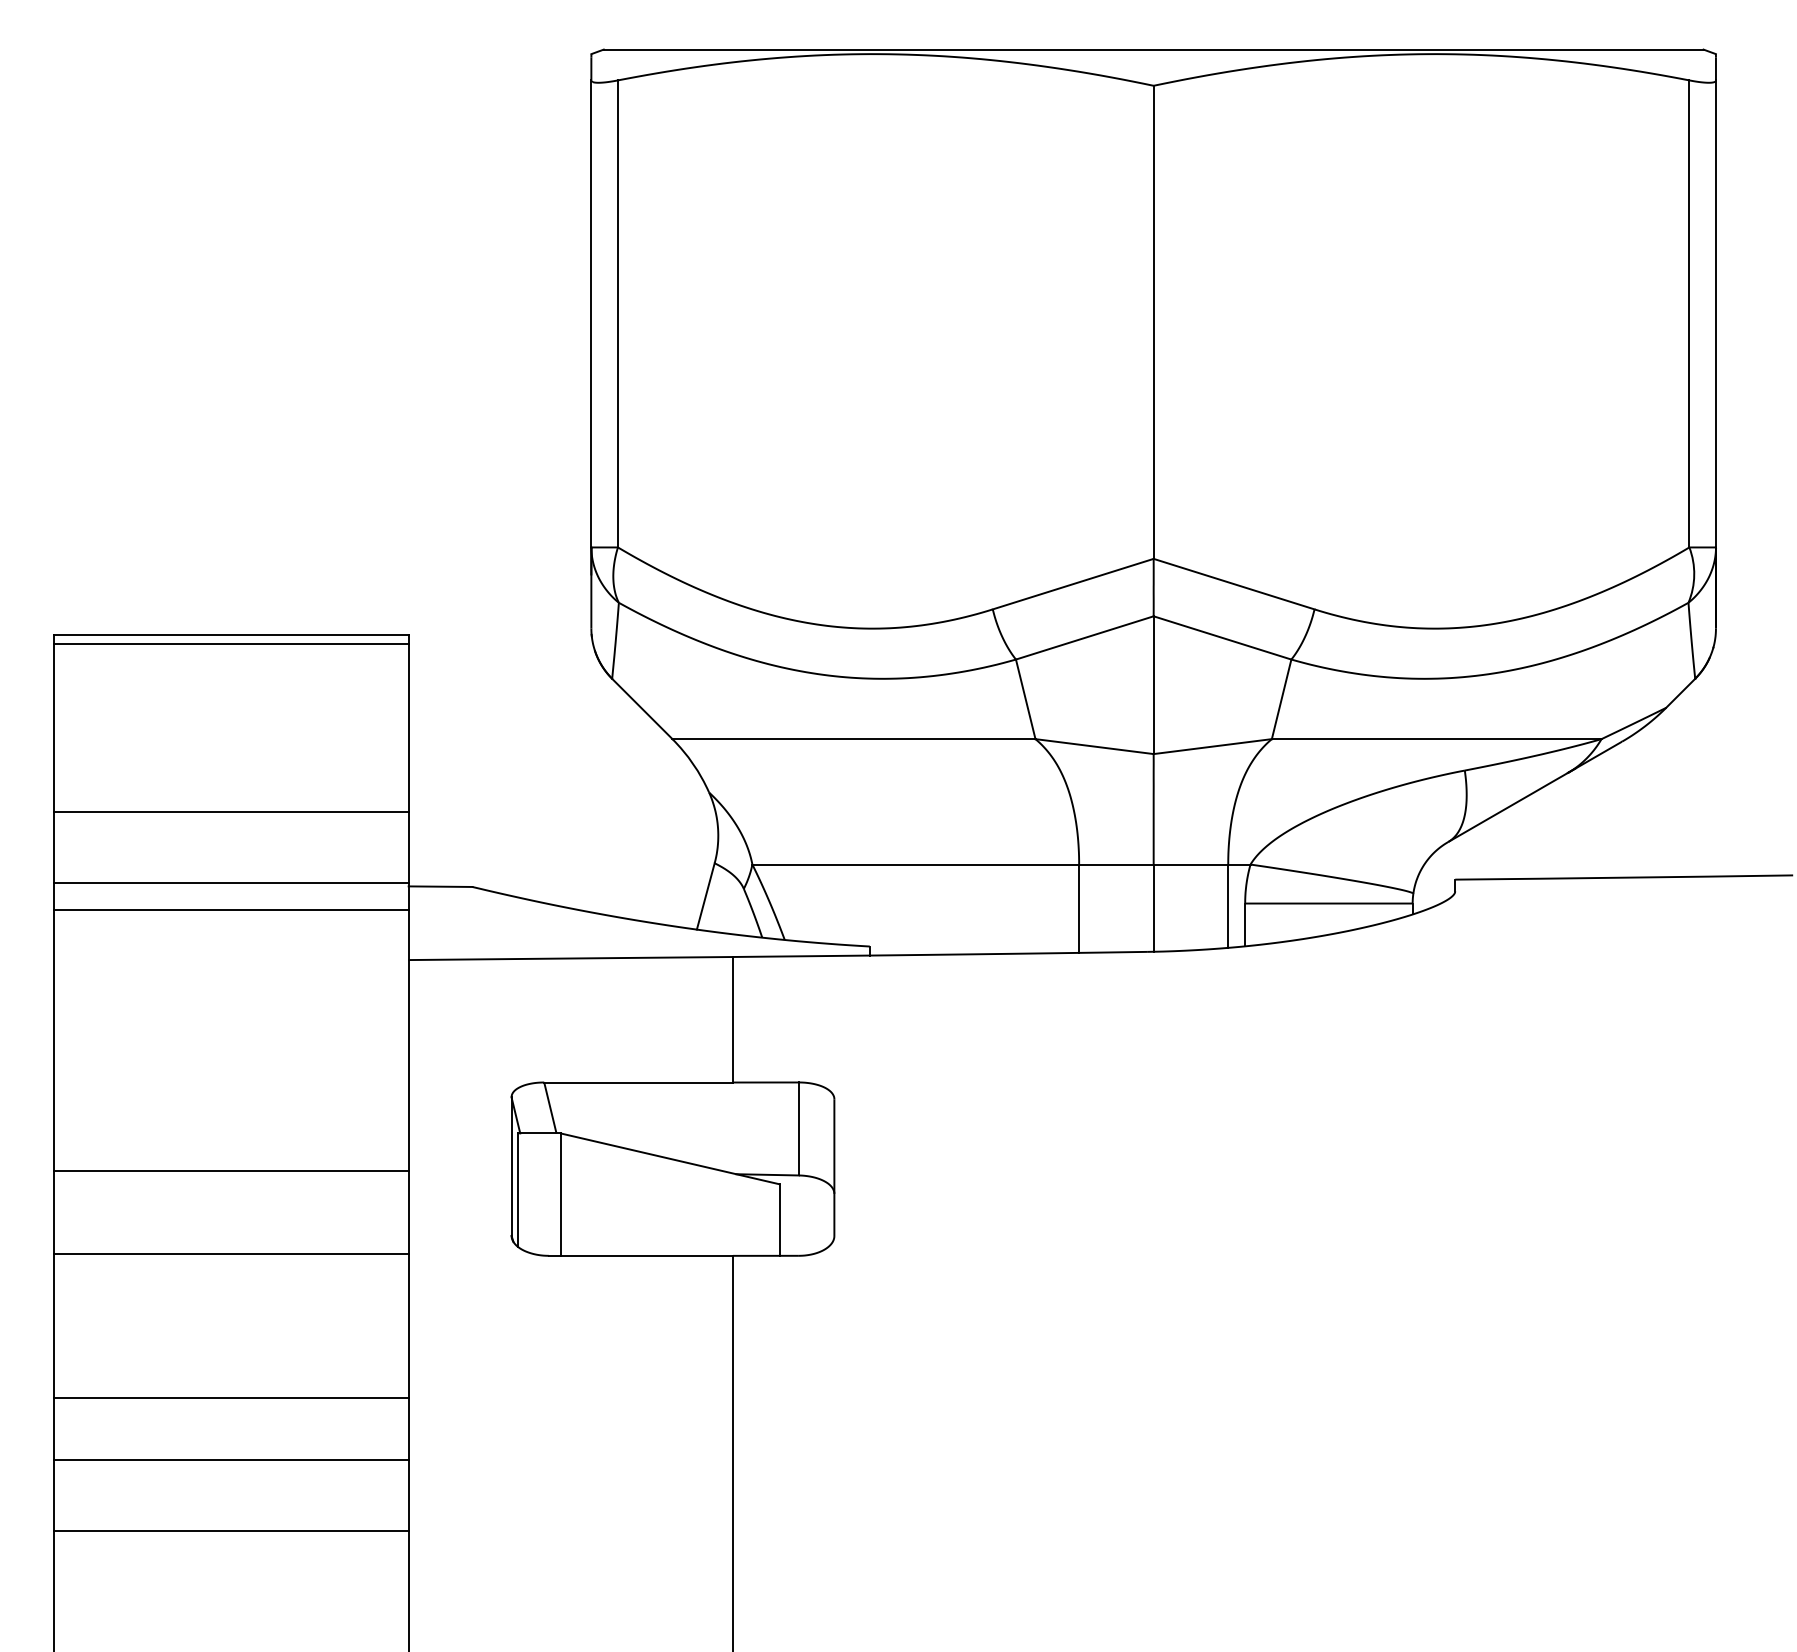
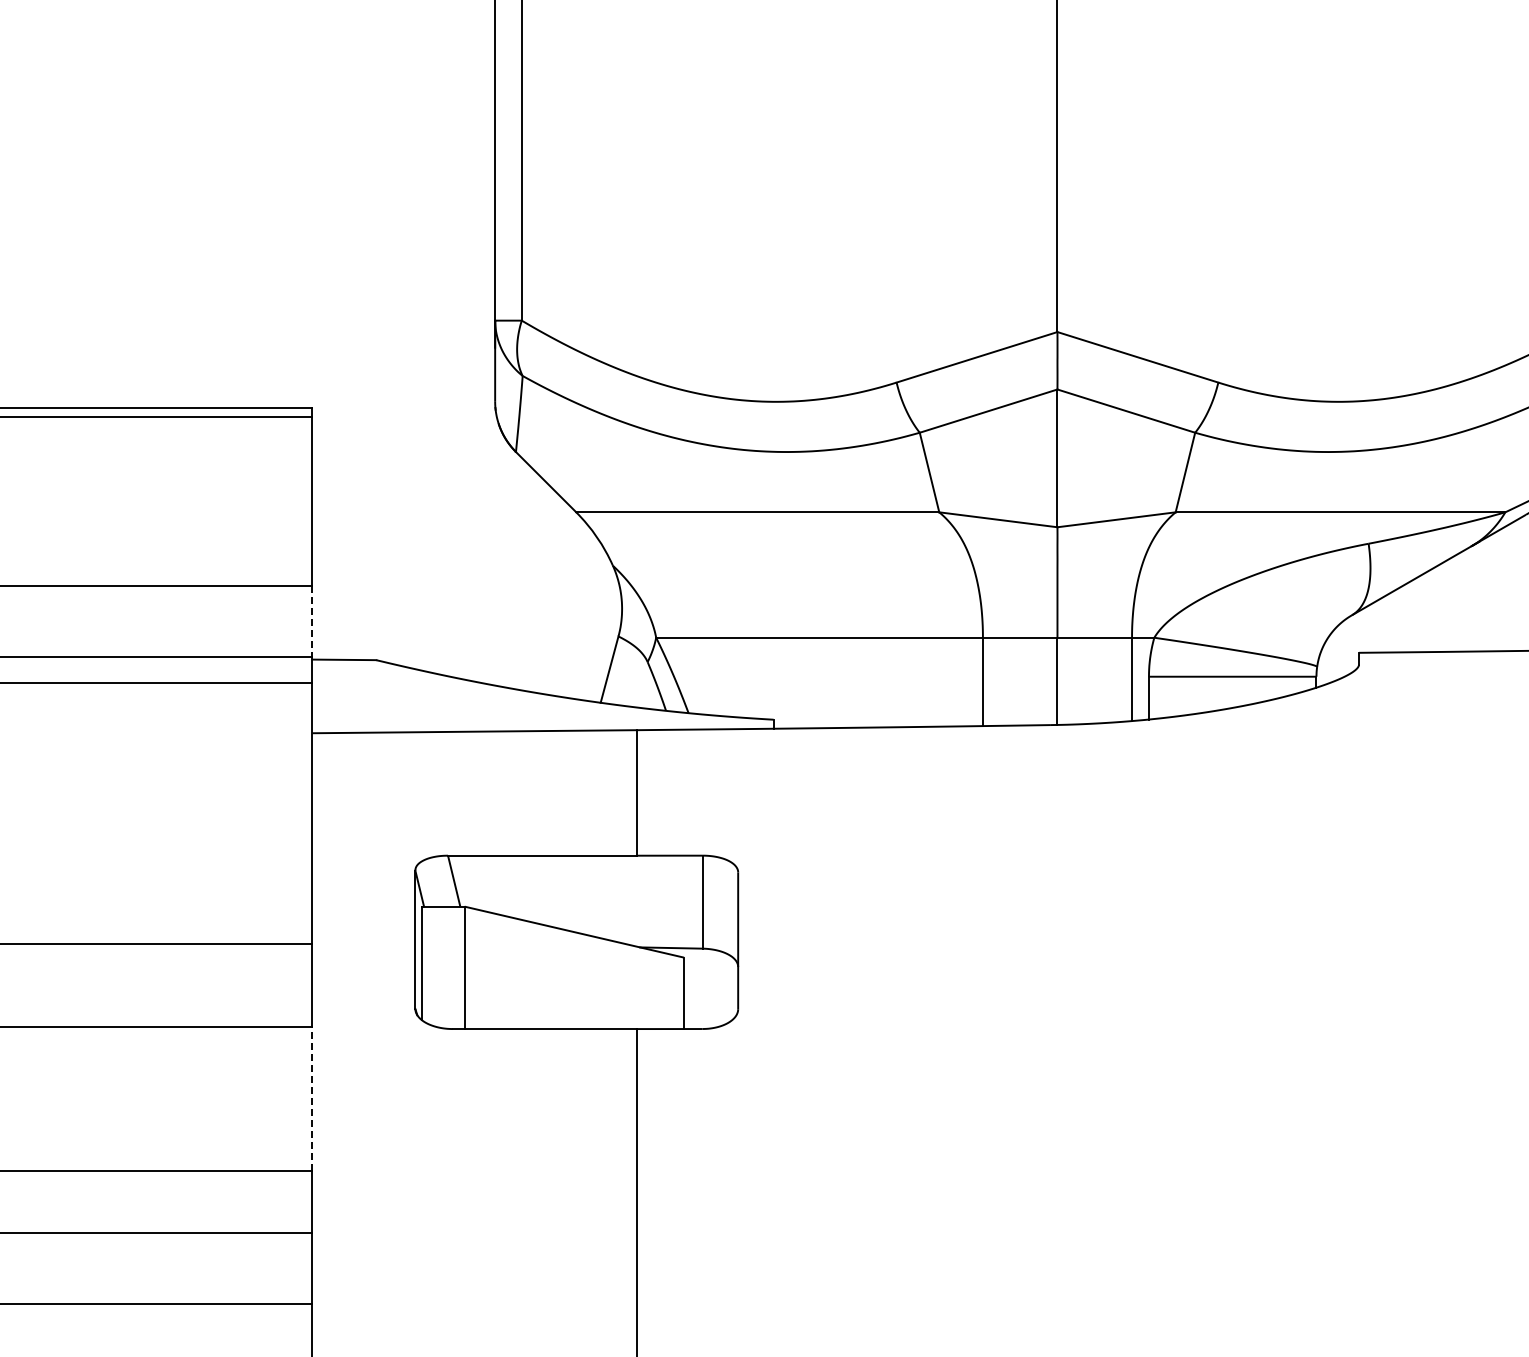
line: (408, 848) -> (312, 621), solid -> dashed
line: (408, 1325) -> (312, 1098), solid -> dashed

